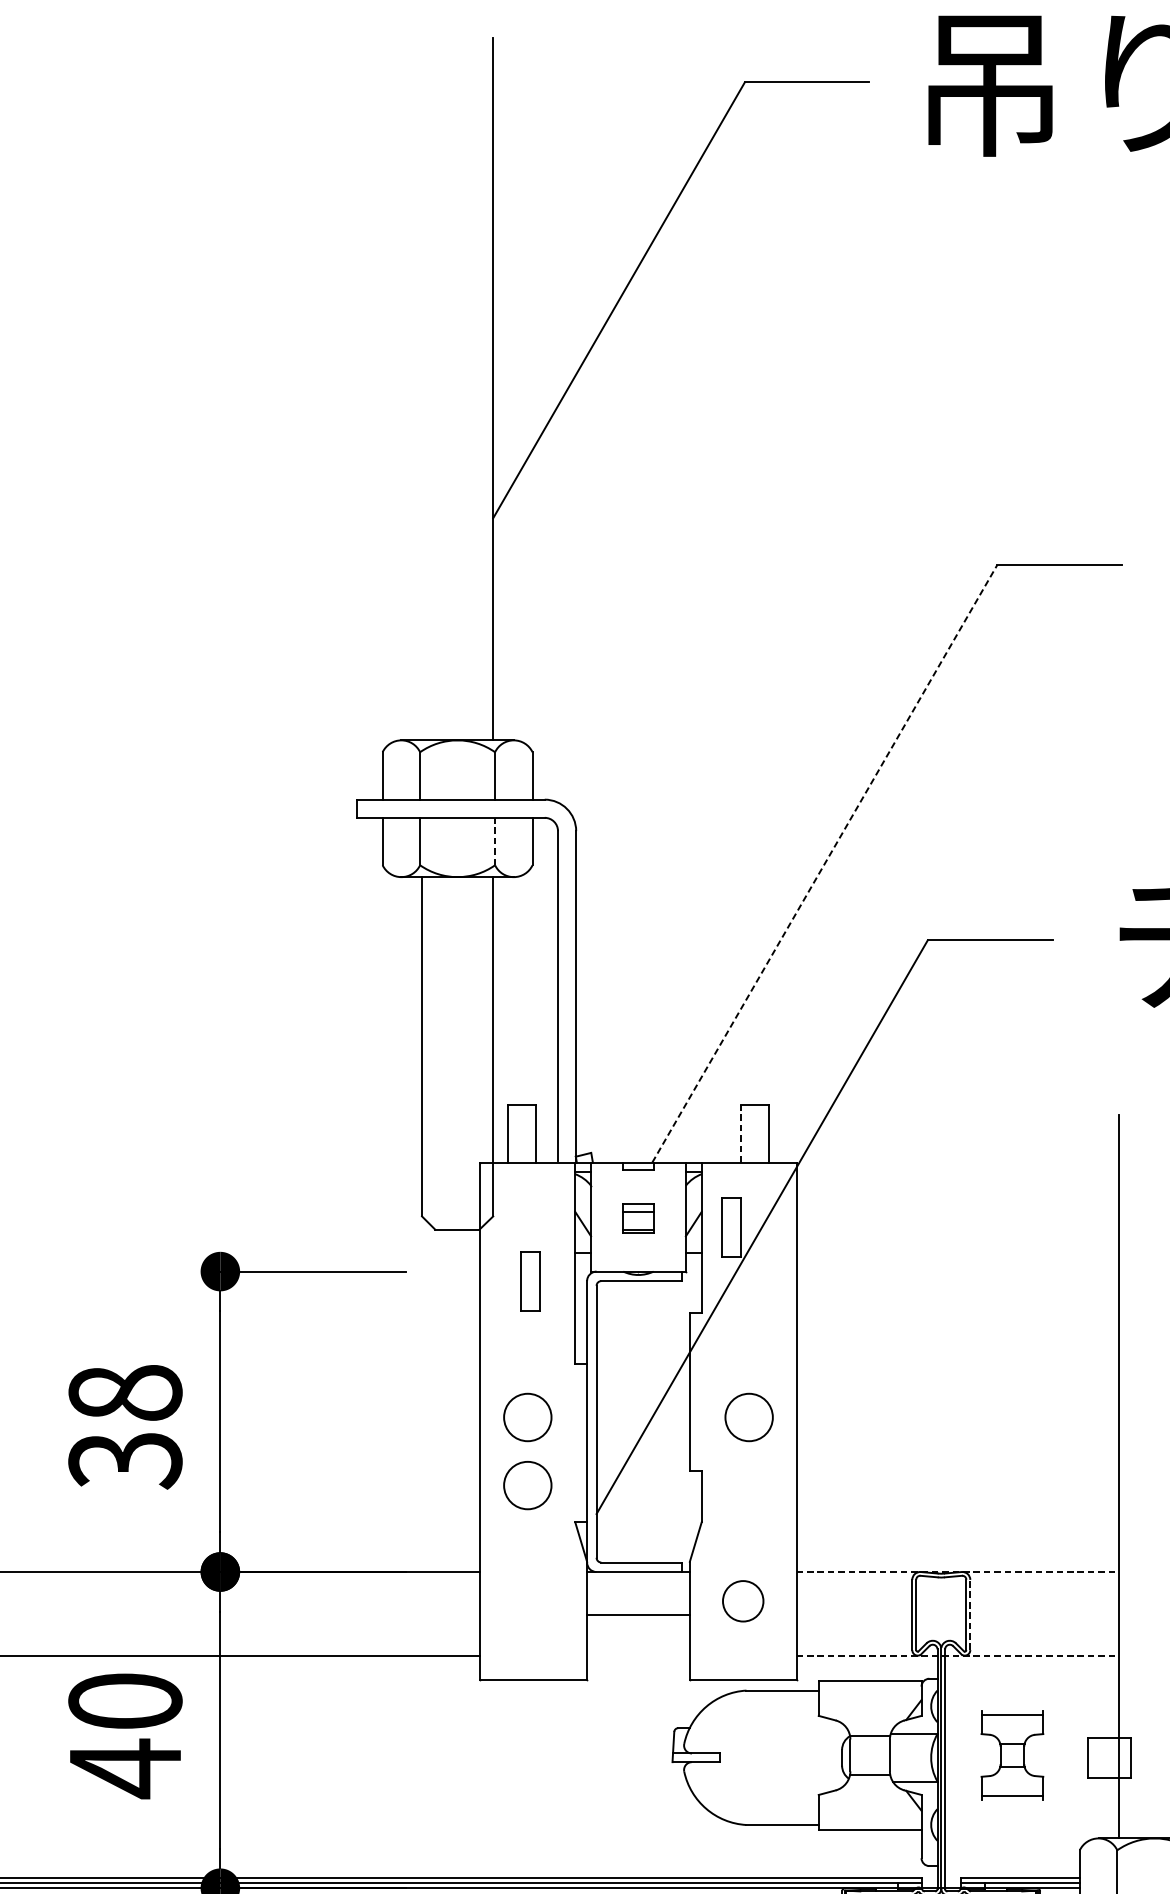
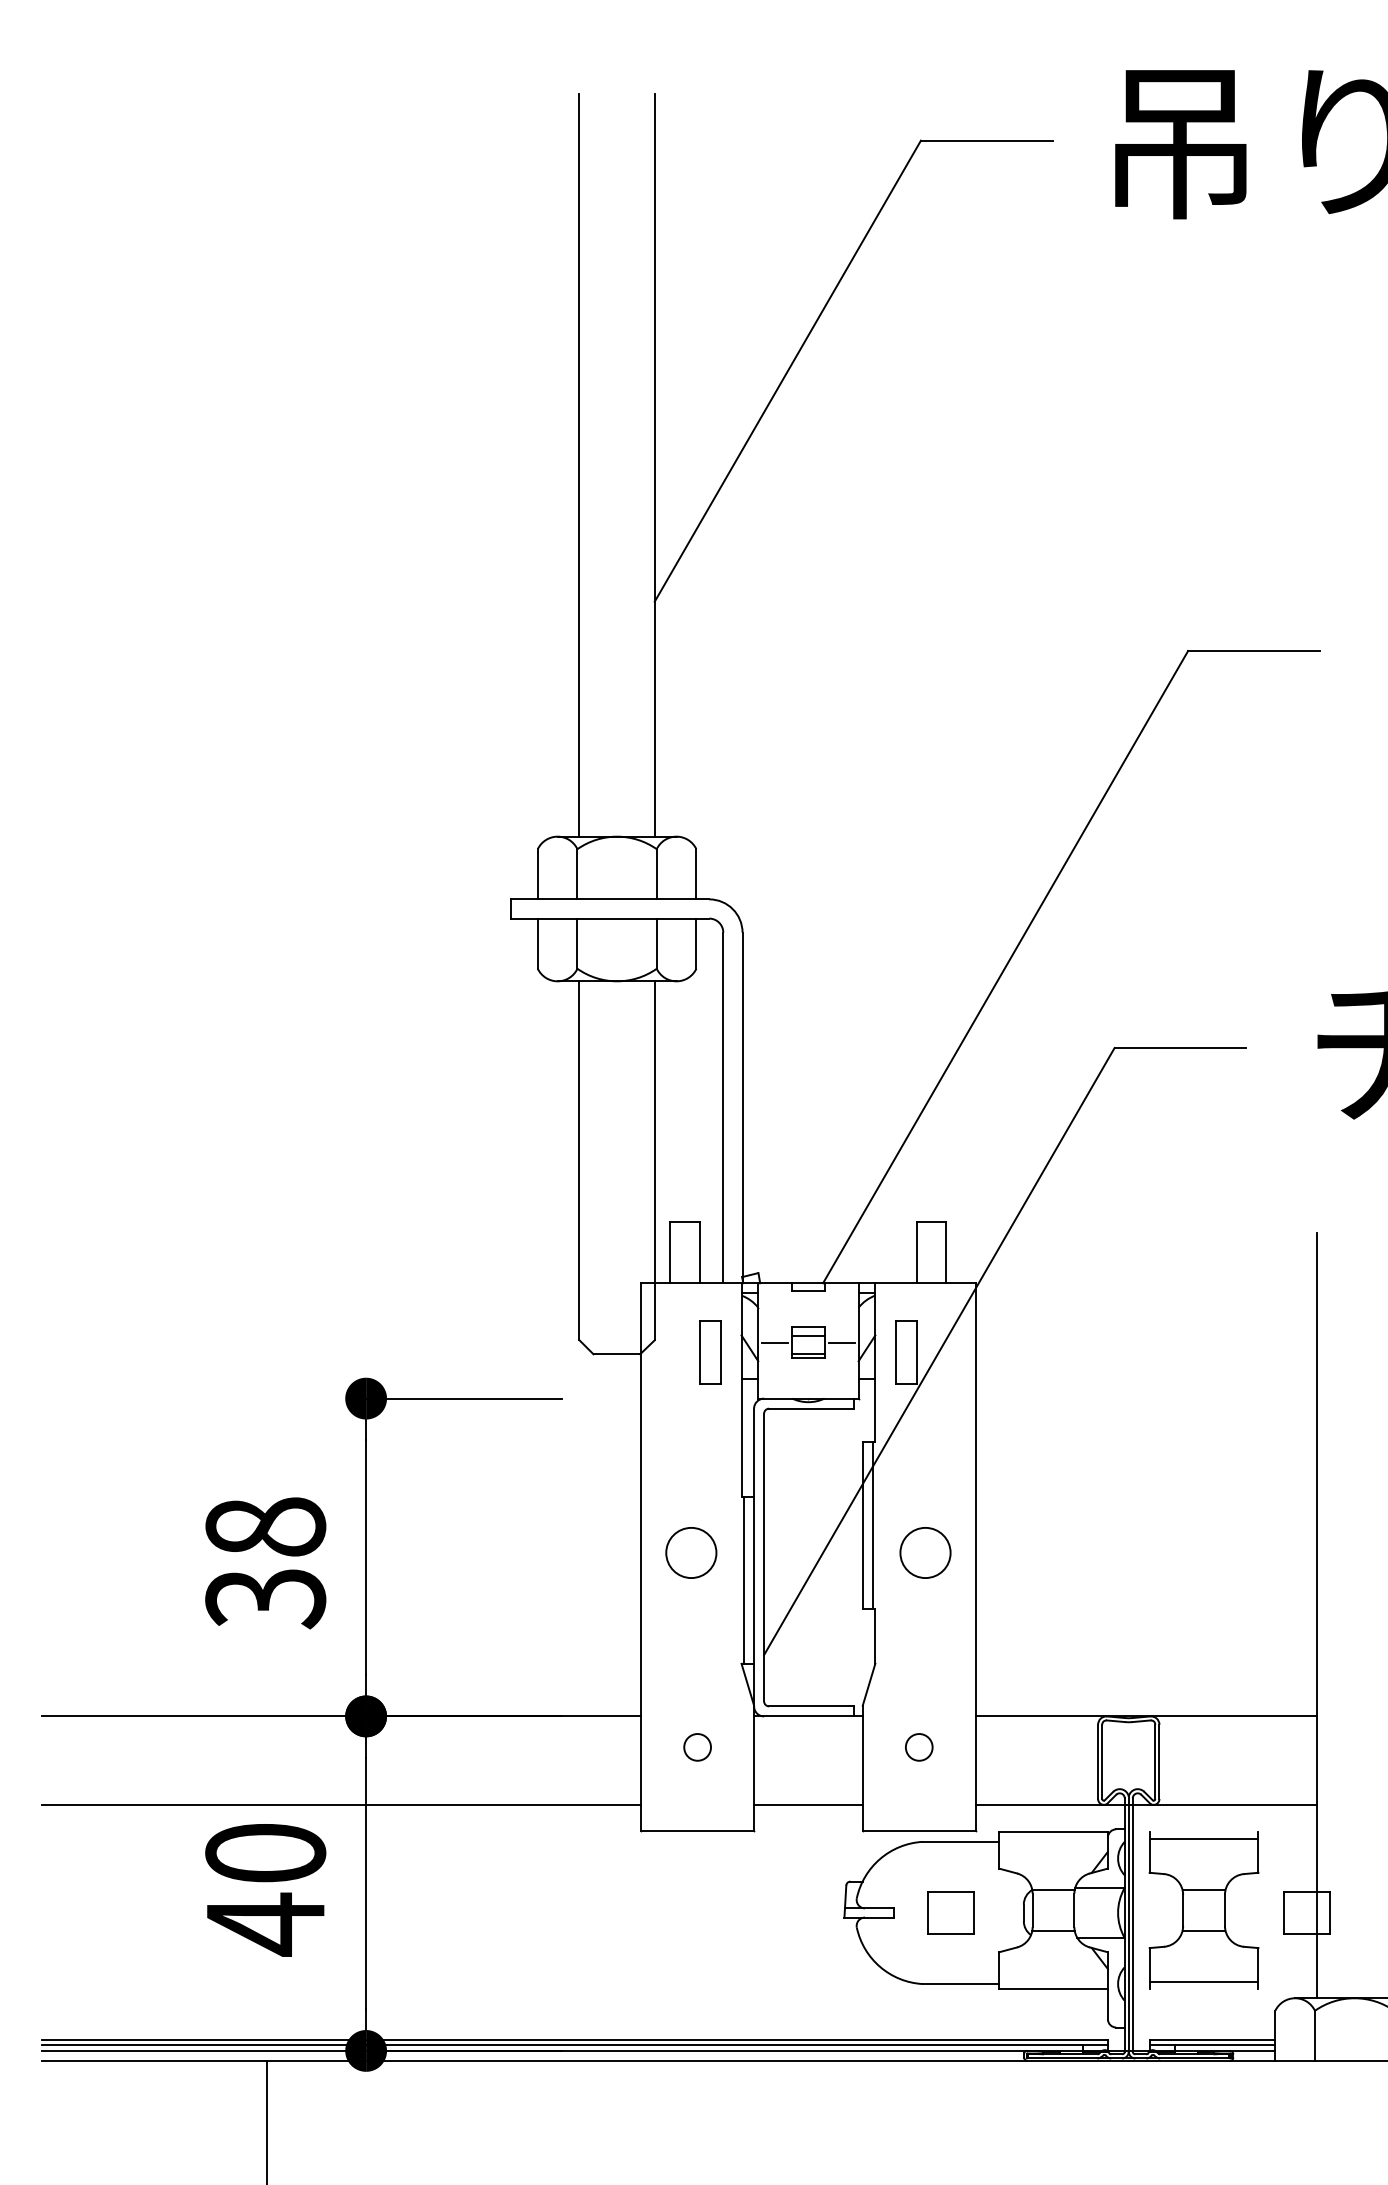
line: (422, 389) -> (579, 465), added
line: (494, 841) -> (656, 943), dashed -> solid
line: (824, 863) -> (1005, 966), dashed -> solid
line: (741, 1133) -> (917, 1252), dashed -> solid
line: (606, 1218) -> (774, 1342), added
line: (669, 1218) -> (841, 1342), added
part: (530, 1281) -> (710, 1352), moved
line: (699, 1391) -> (872, 1525), added
line: (578, 1442) -> (744, 1579), added
circle: (527, 1485) -> (691, 1624), removed
line: (958, 1572) -> (1146, 1716), dashed -> solid
circle: (533, 1601) -> (697, 1747), added
circle: (742, 1601) -> (918, 1747), size x0.62
line: (970, 1614) -> (1159, 1761), dashed -> solid
line: (638, 1615) -> (808, 1805), moved
line: (958, 1656) -> (1146, 1805), dashed -> solid
part: (1011, 1755) -> (1203, 1910), size x1.67
part: (772, 1757) -> (950, 1912), added

